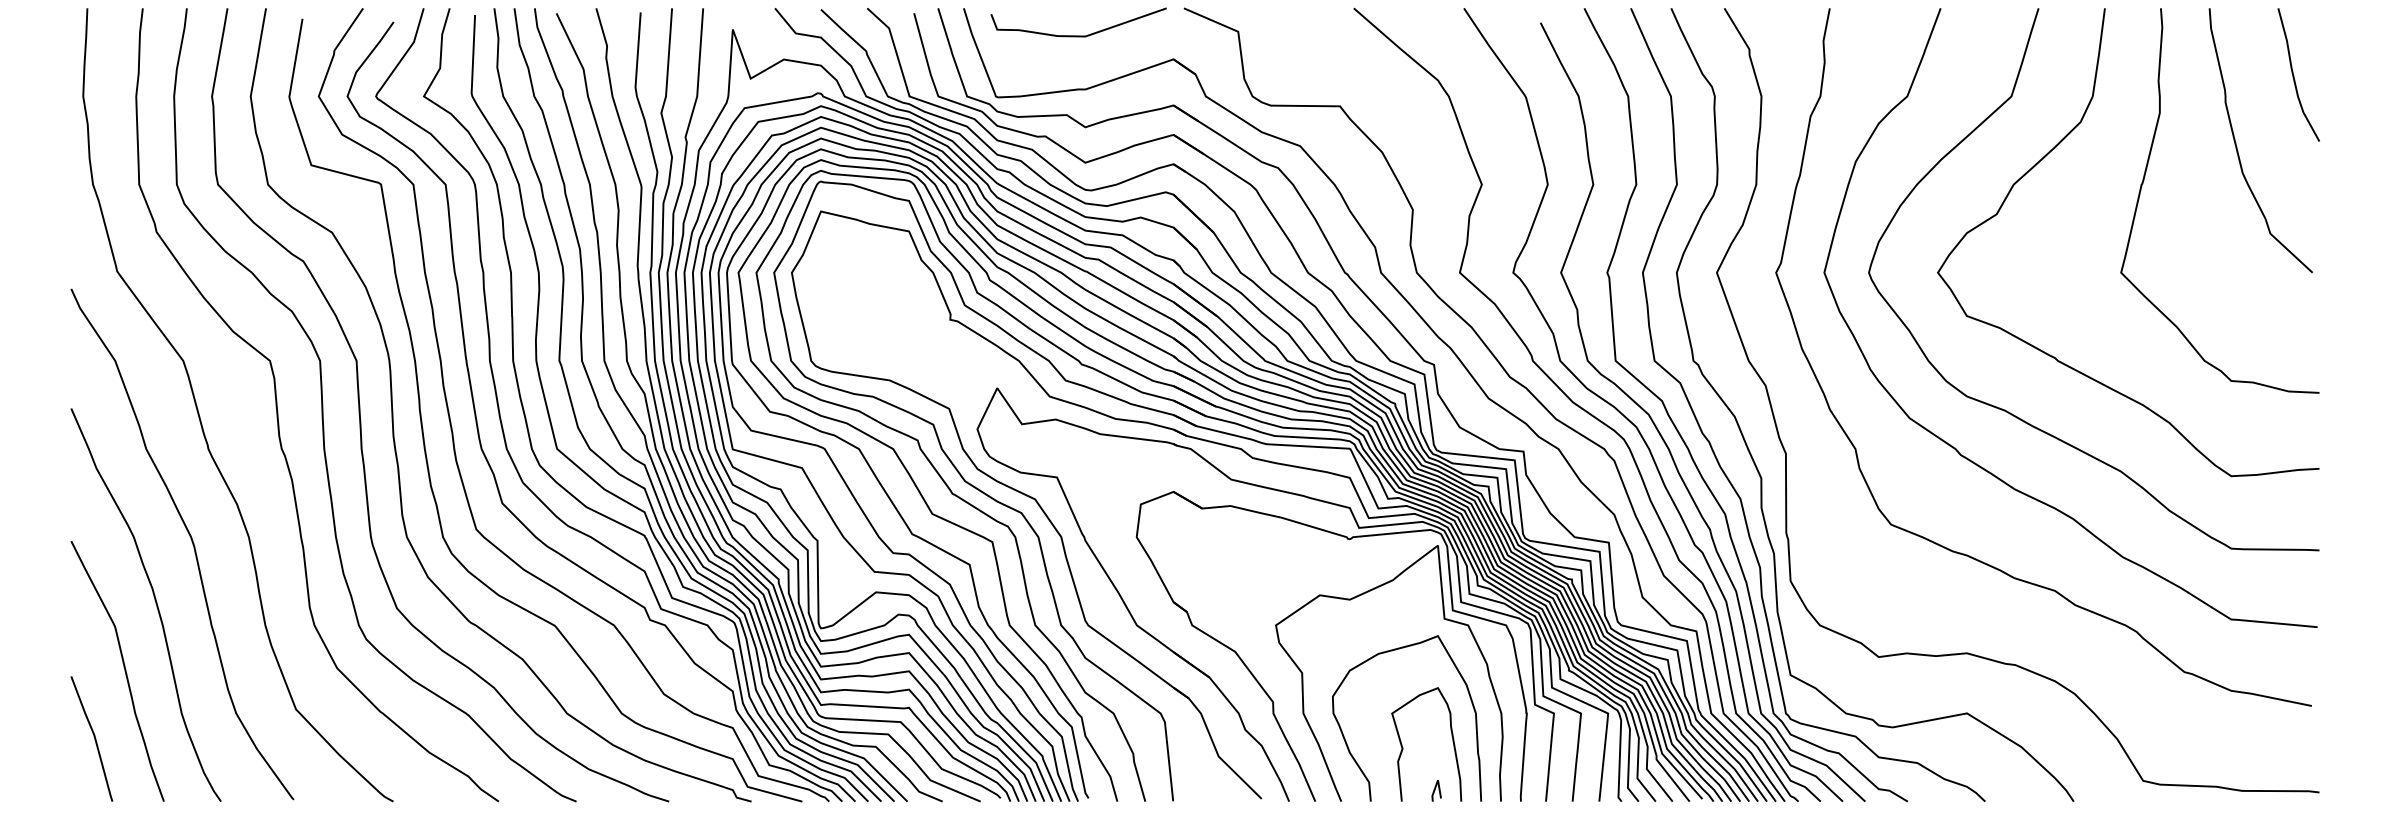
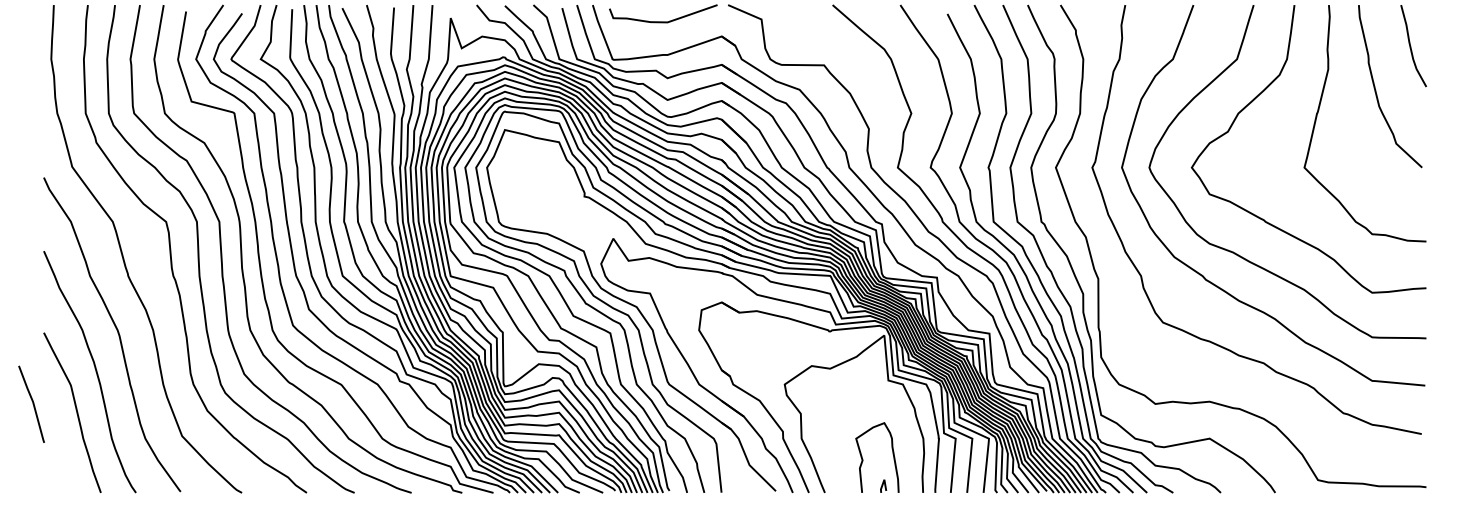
line: (93, 737) -> (32, 403), moved
curve: (1348, 744) -> (829, 457), removed

